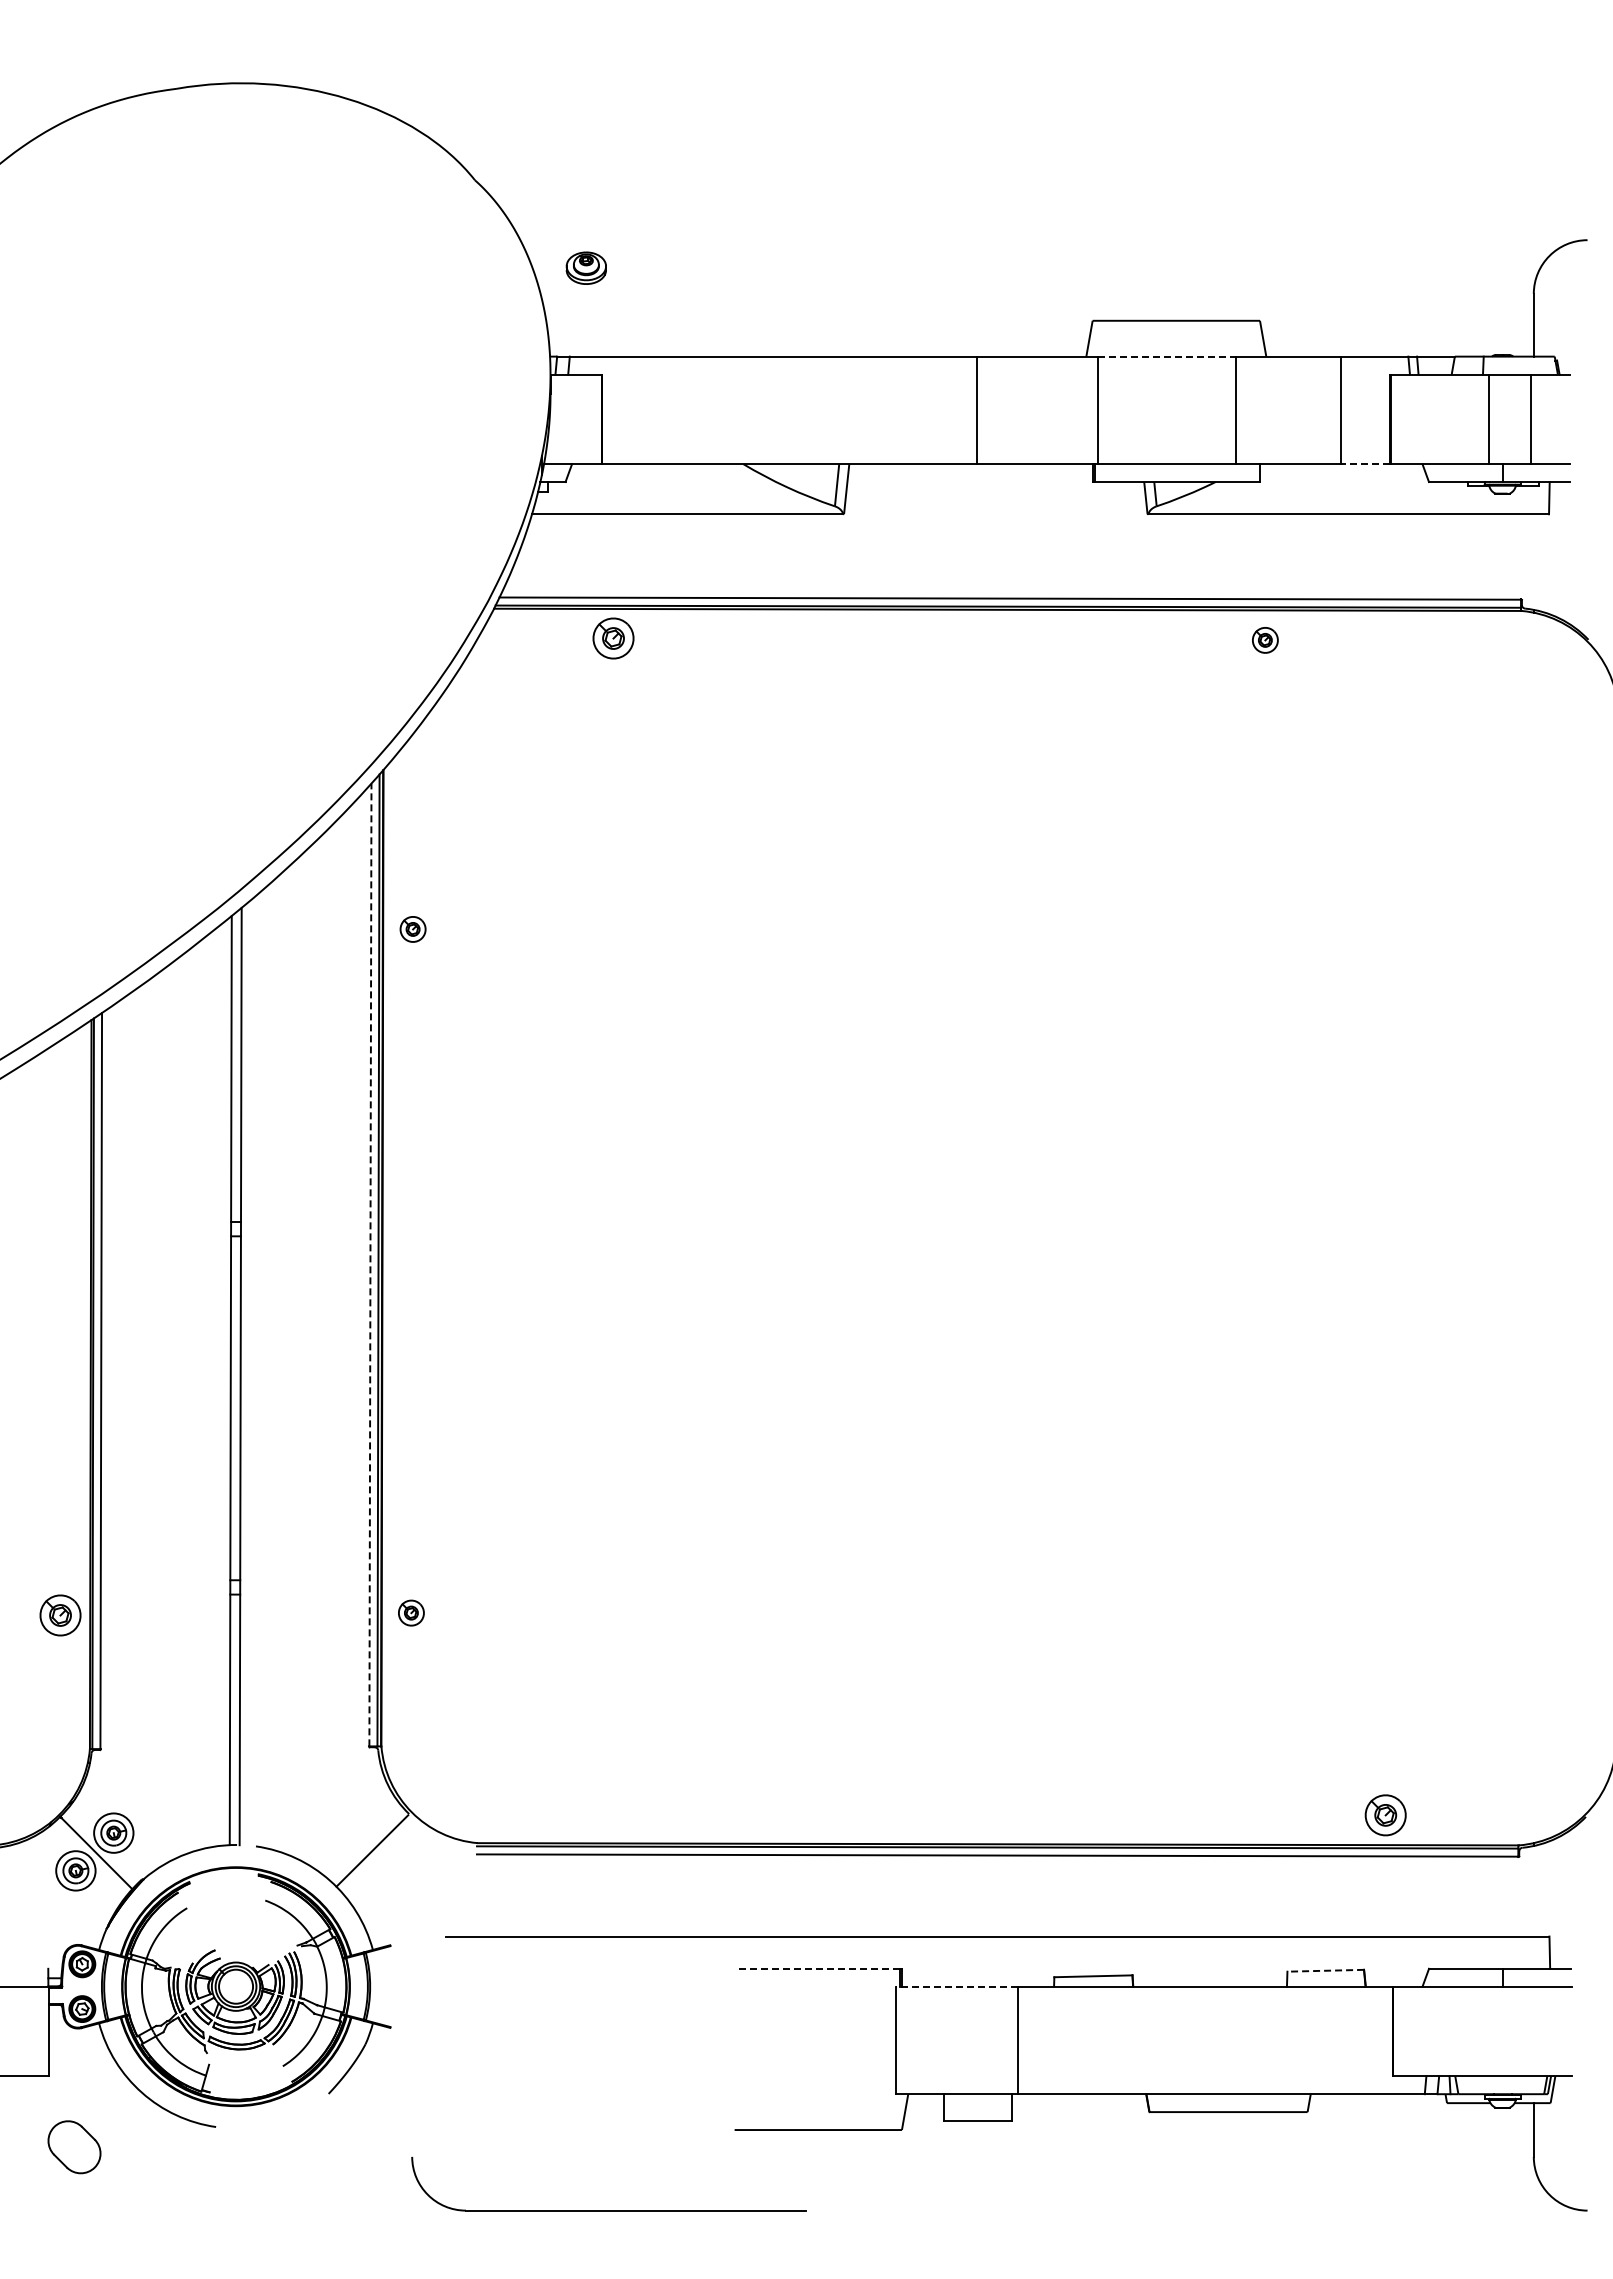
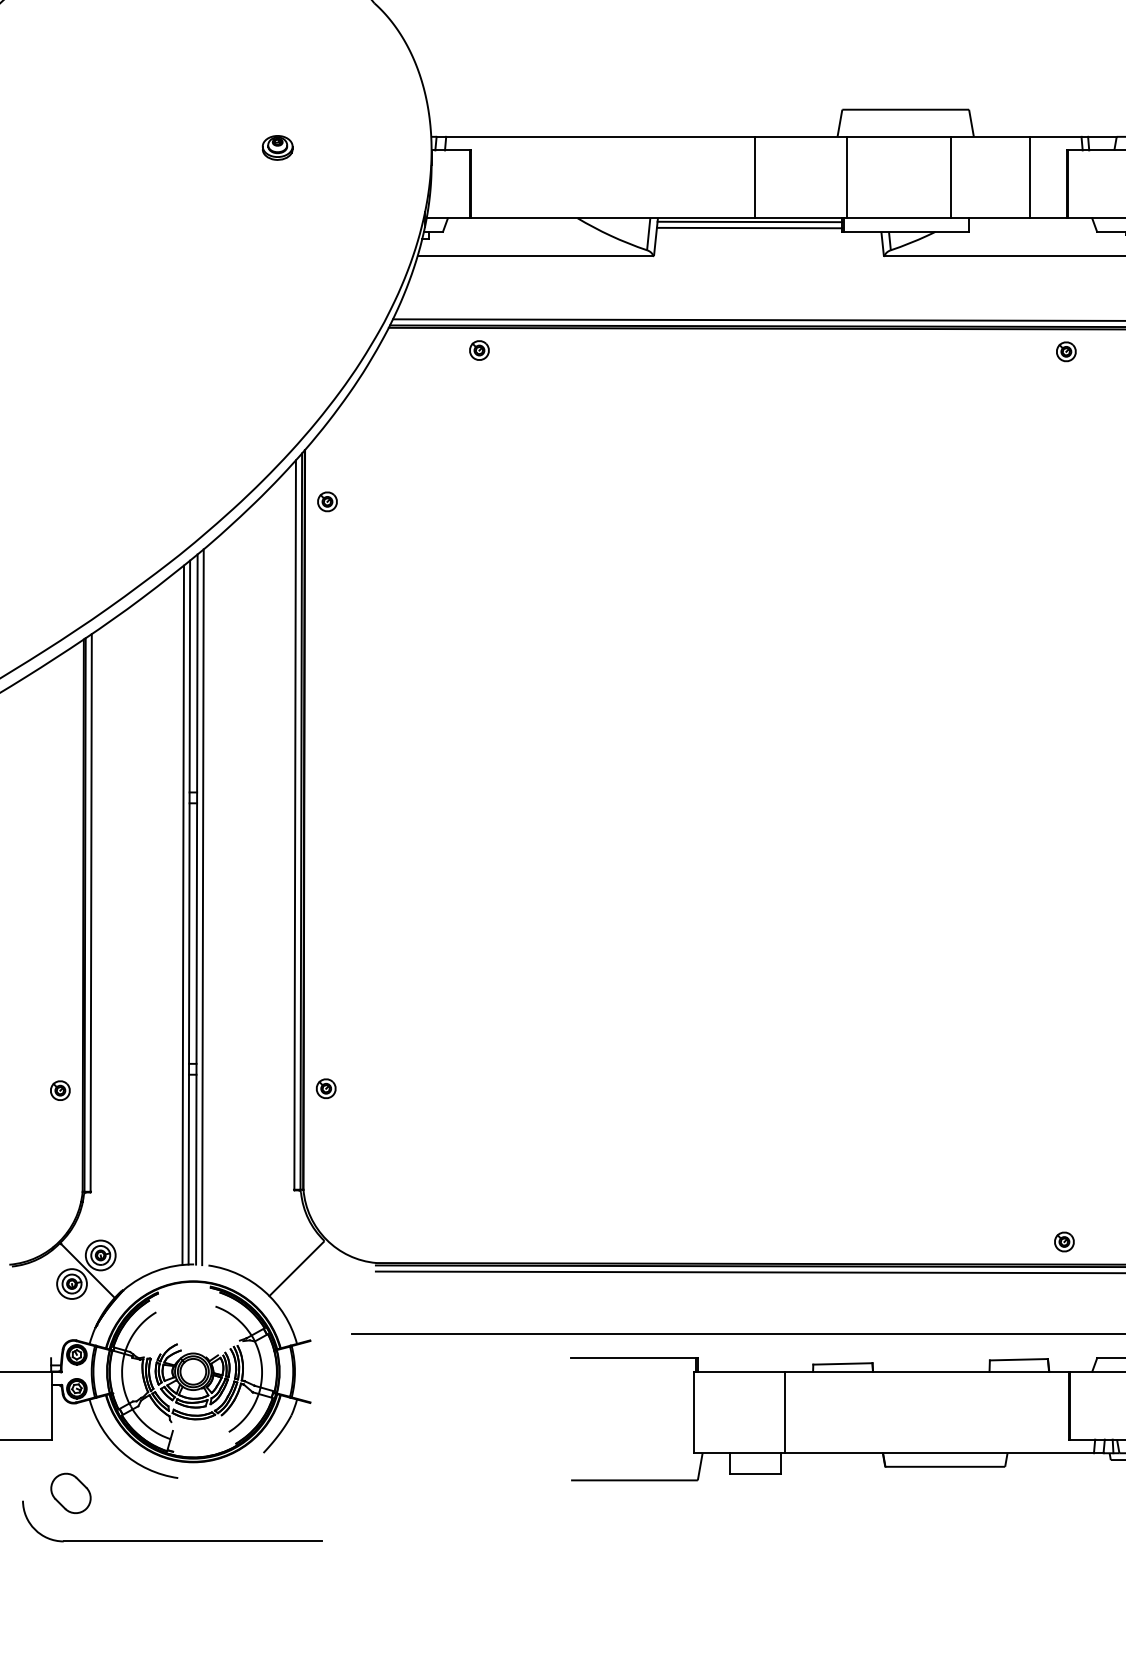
part: (585, 267) -> (277, 147), moved
line: (1166, 356) -> (898, 136), dashed -> solid
line: (1364, 464) -> (1048, 218), dashed -> solid
line: (970, 468) -> (749, 221), added
line: (969, 476) -> (749, 227), added
part: (613, 638) -> (479, 350), size x0.62
part: (1265, 640) -> (1066, 351), moved
part: (412, 929) -> (327, 501), moved
line: (370, 1264) -> (295, 824), dashed -> solid
line: (248, 1373) -> (202, 907), added
line: (222, 1383) -> (183, 914), added
part: (60, 1615) -> (60, 1090), size x0.62
part: (1385, 1815) -> (1064, 1242), size x0.62
line: (817, 1968) -> (633, 1358), dashed -> solid
line: (1325, 1970) -> (1018, 1359), dashed -> solid
line: (956, 1986) -> (739, 1371), dashed -> solid
part: (608, 2210) -> (171, 1541), moved

